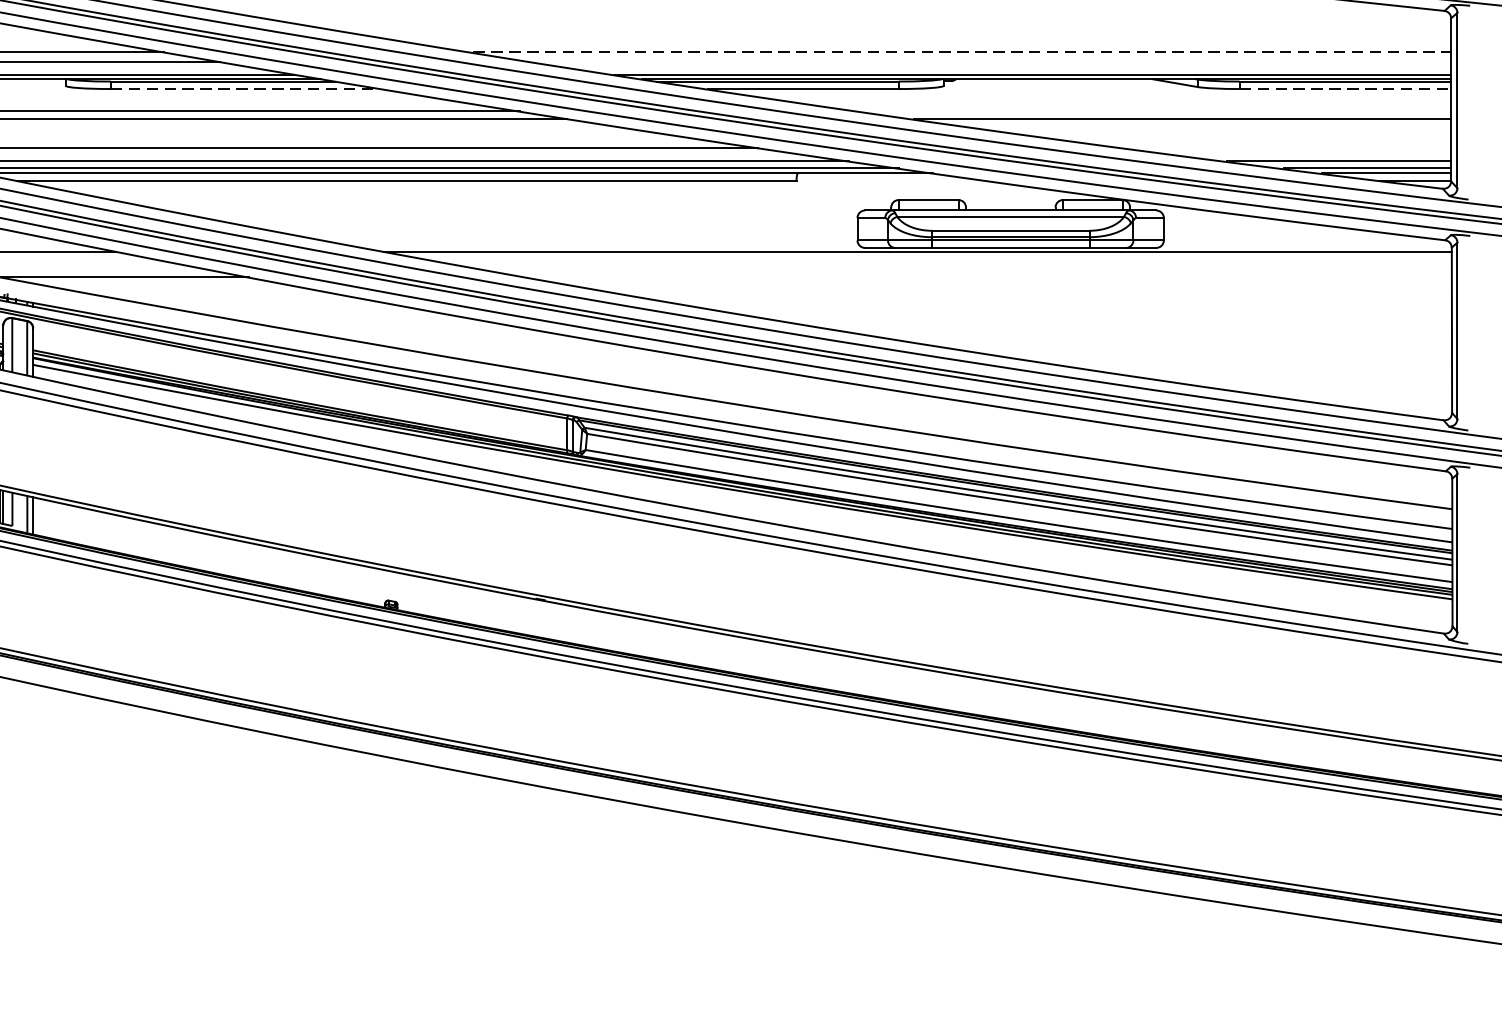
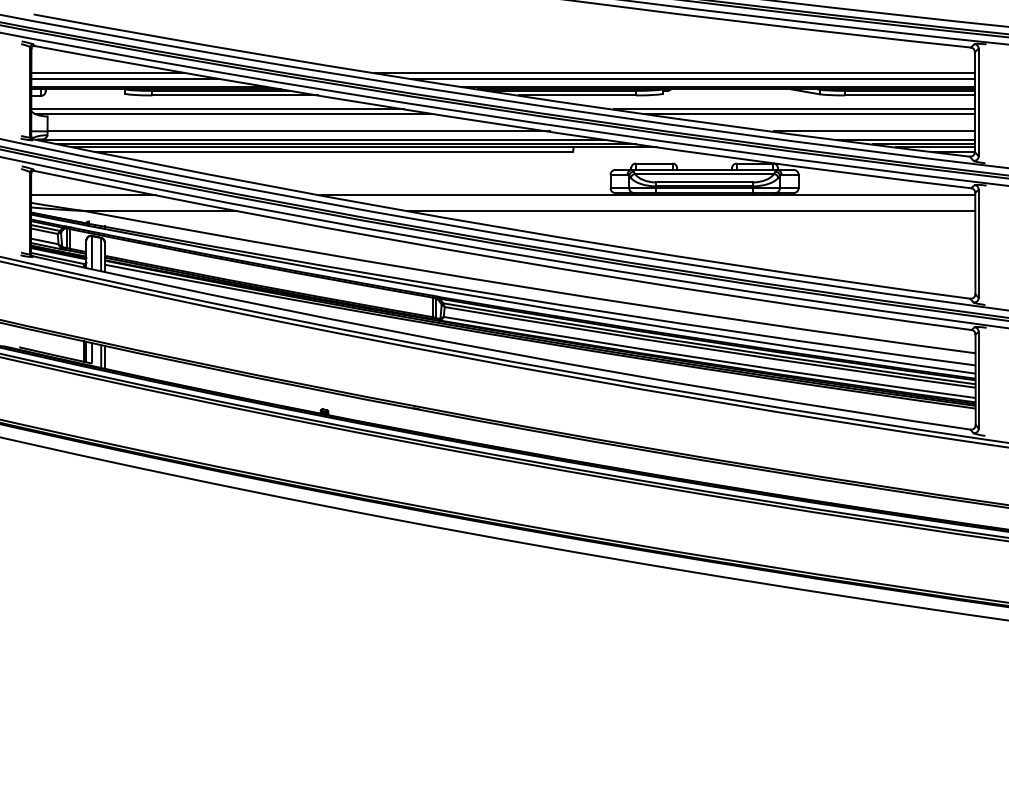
line: (963, 51) -> (675, 72), dashed -> solid
line: (990, 61) -> (692, 78), added
line: (246, 89) -> (235, 95), dashed -> solid
line: (1344, 89) -> (909, 95), dashed -> solid
line: (1155, 111) -> (793, 109), added
line: (1285, 147) -> (873, 131), added
line: (989, 276) -> (691, 210), added

